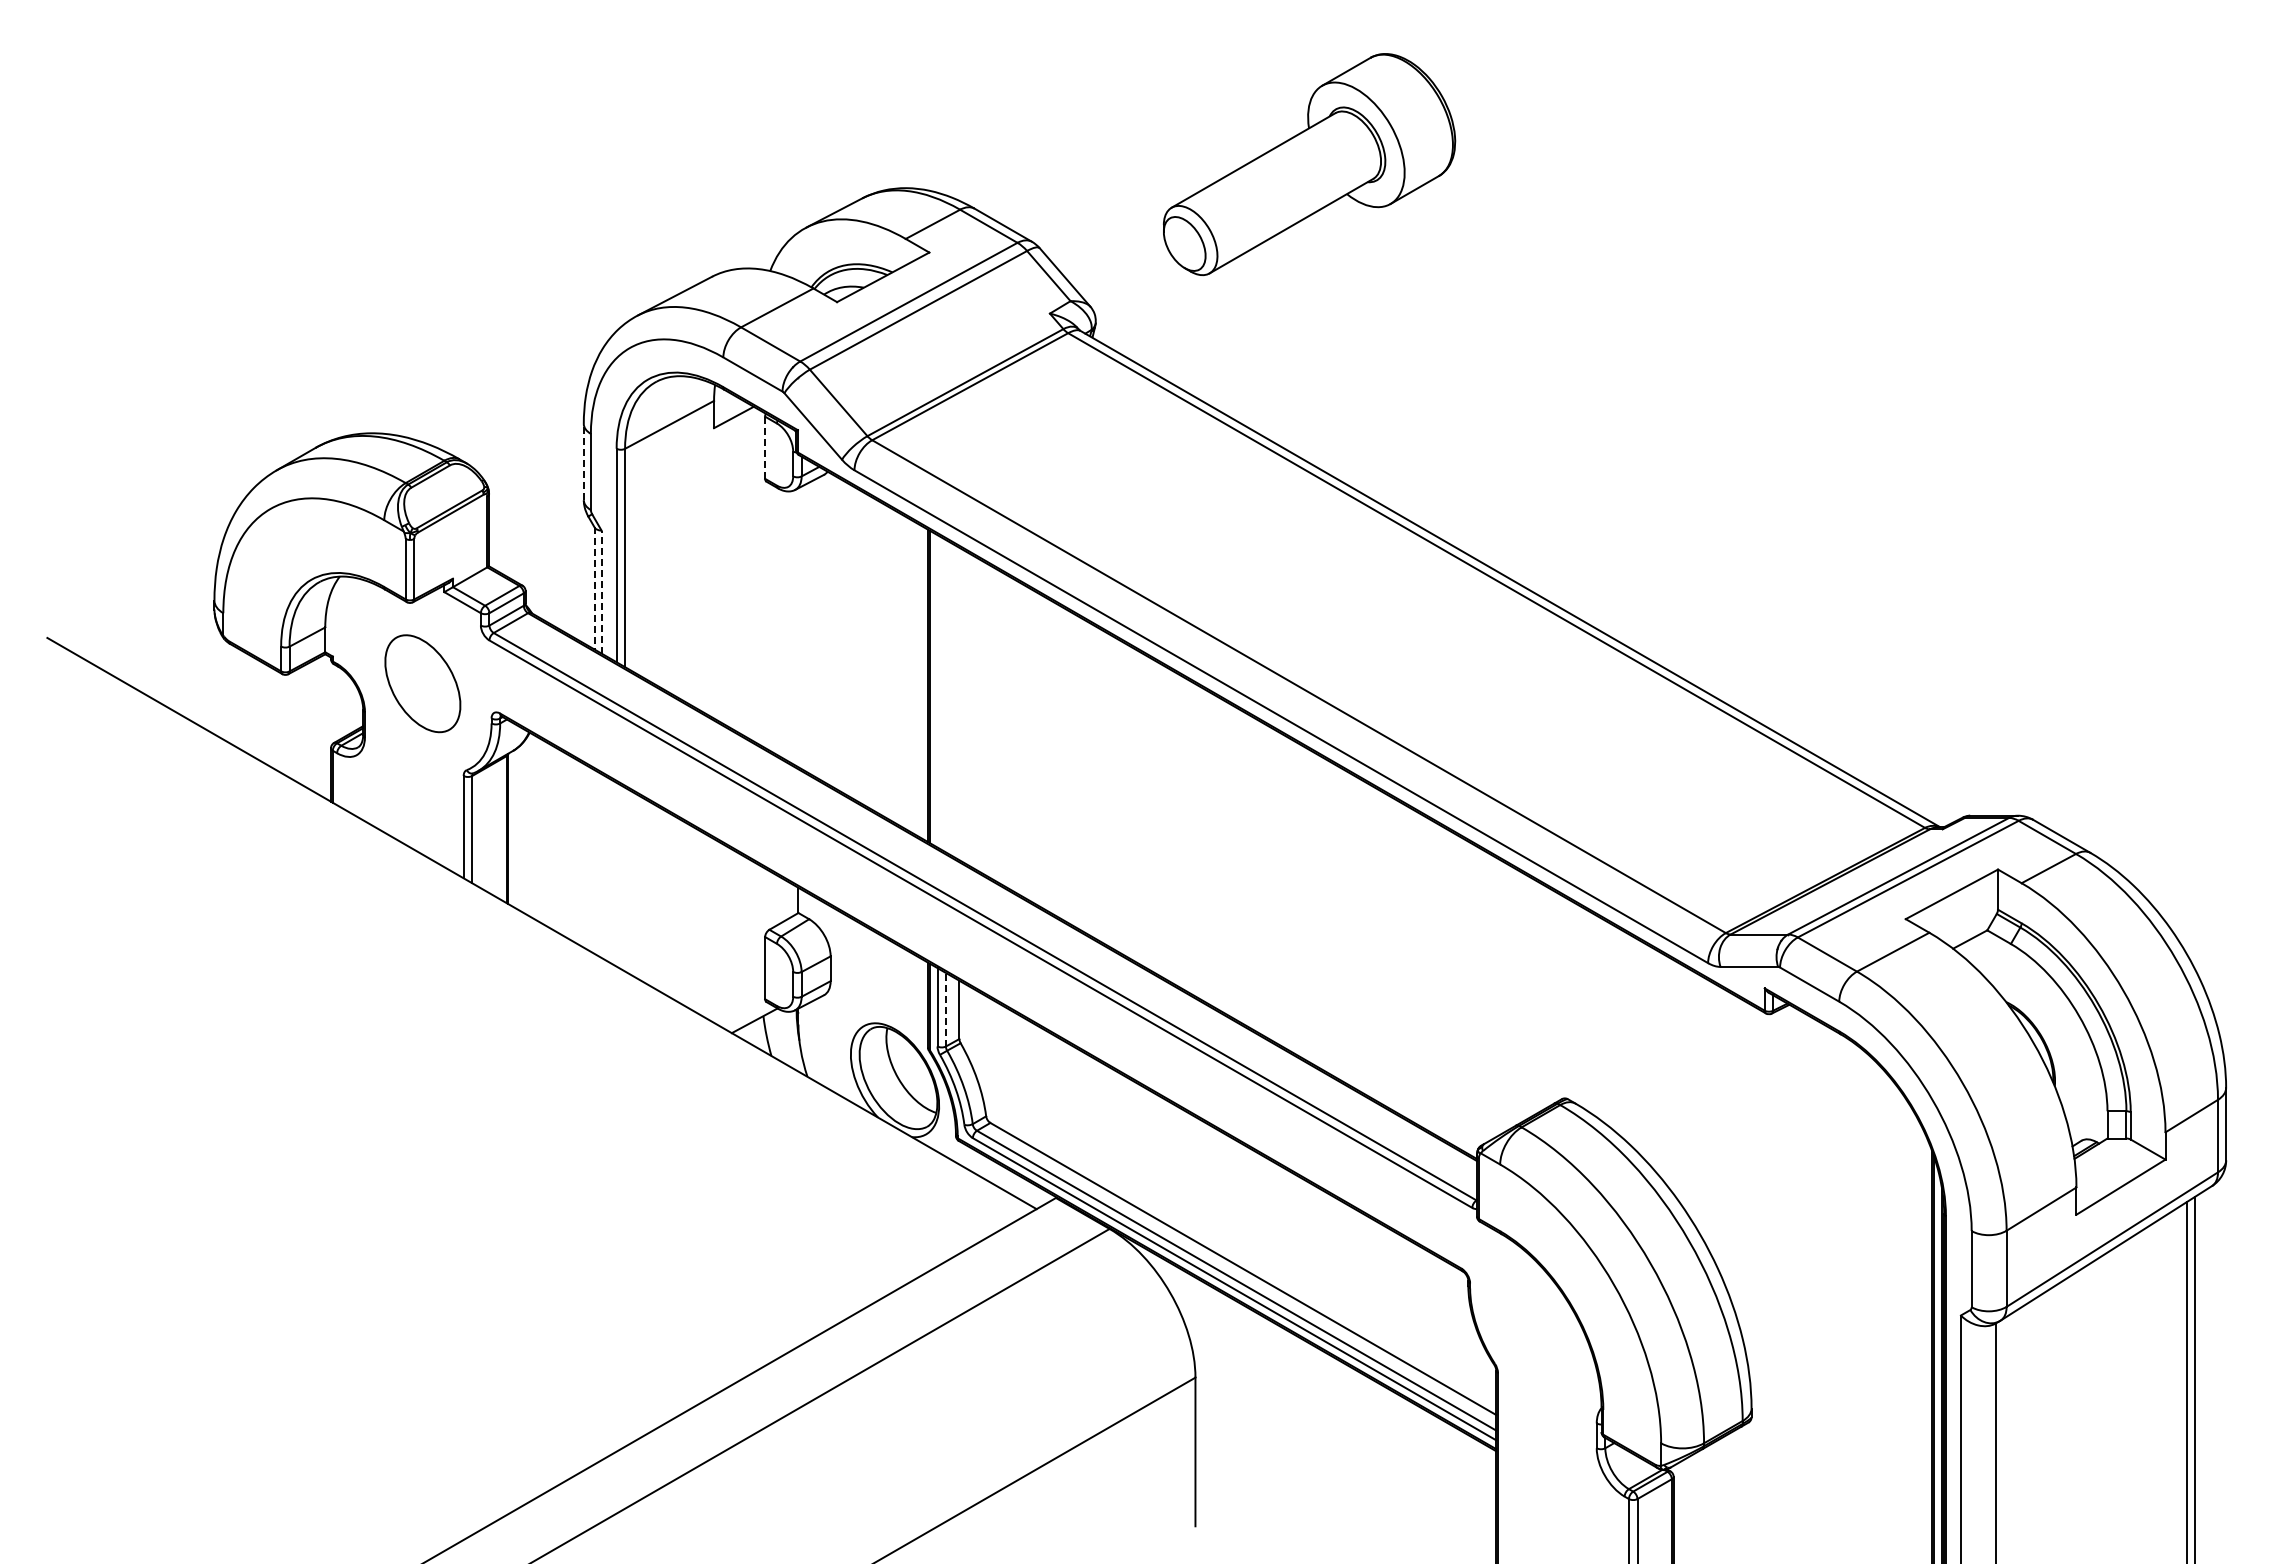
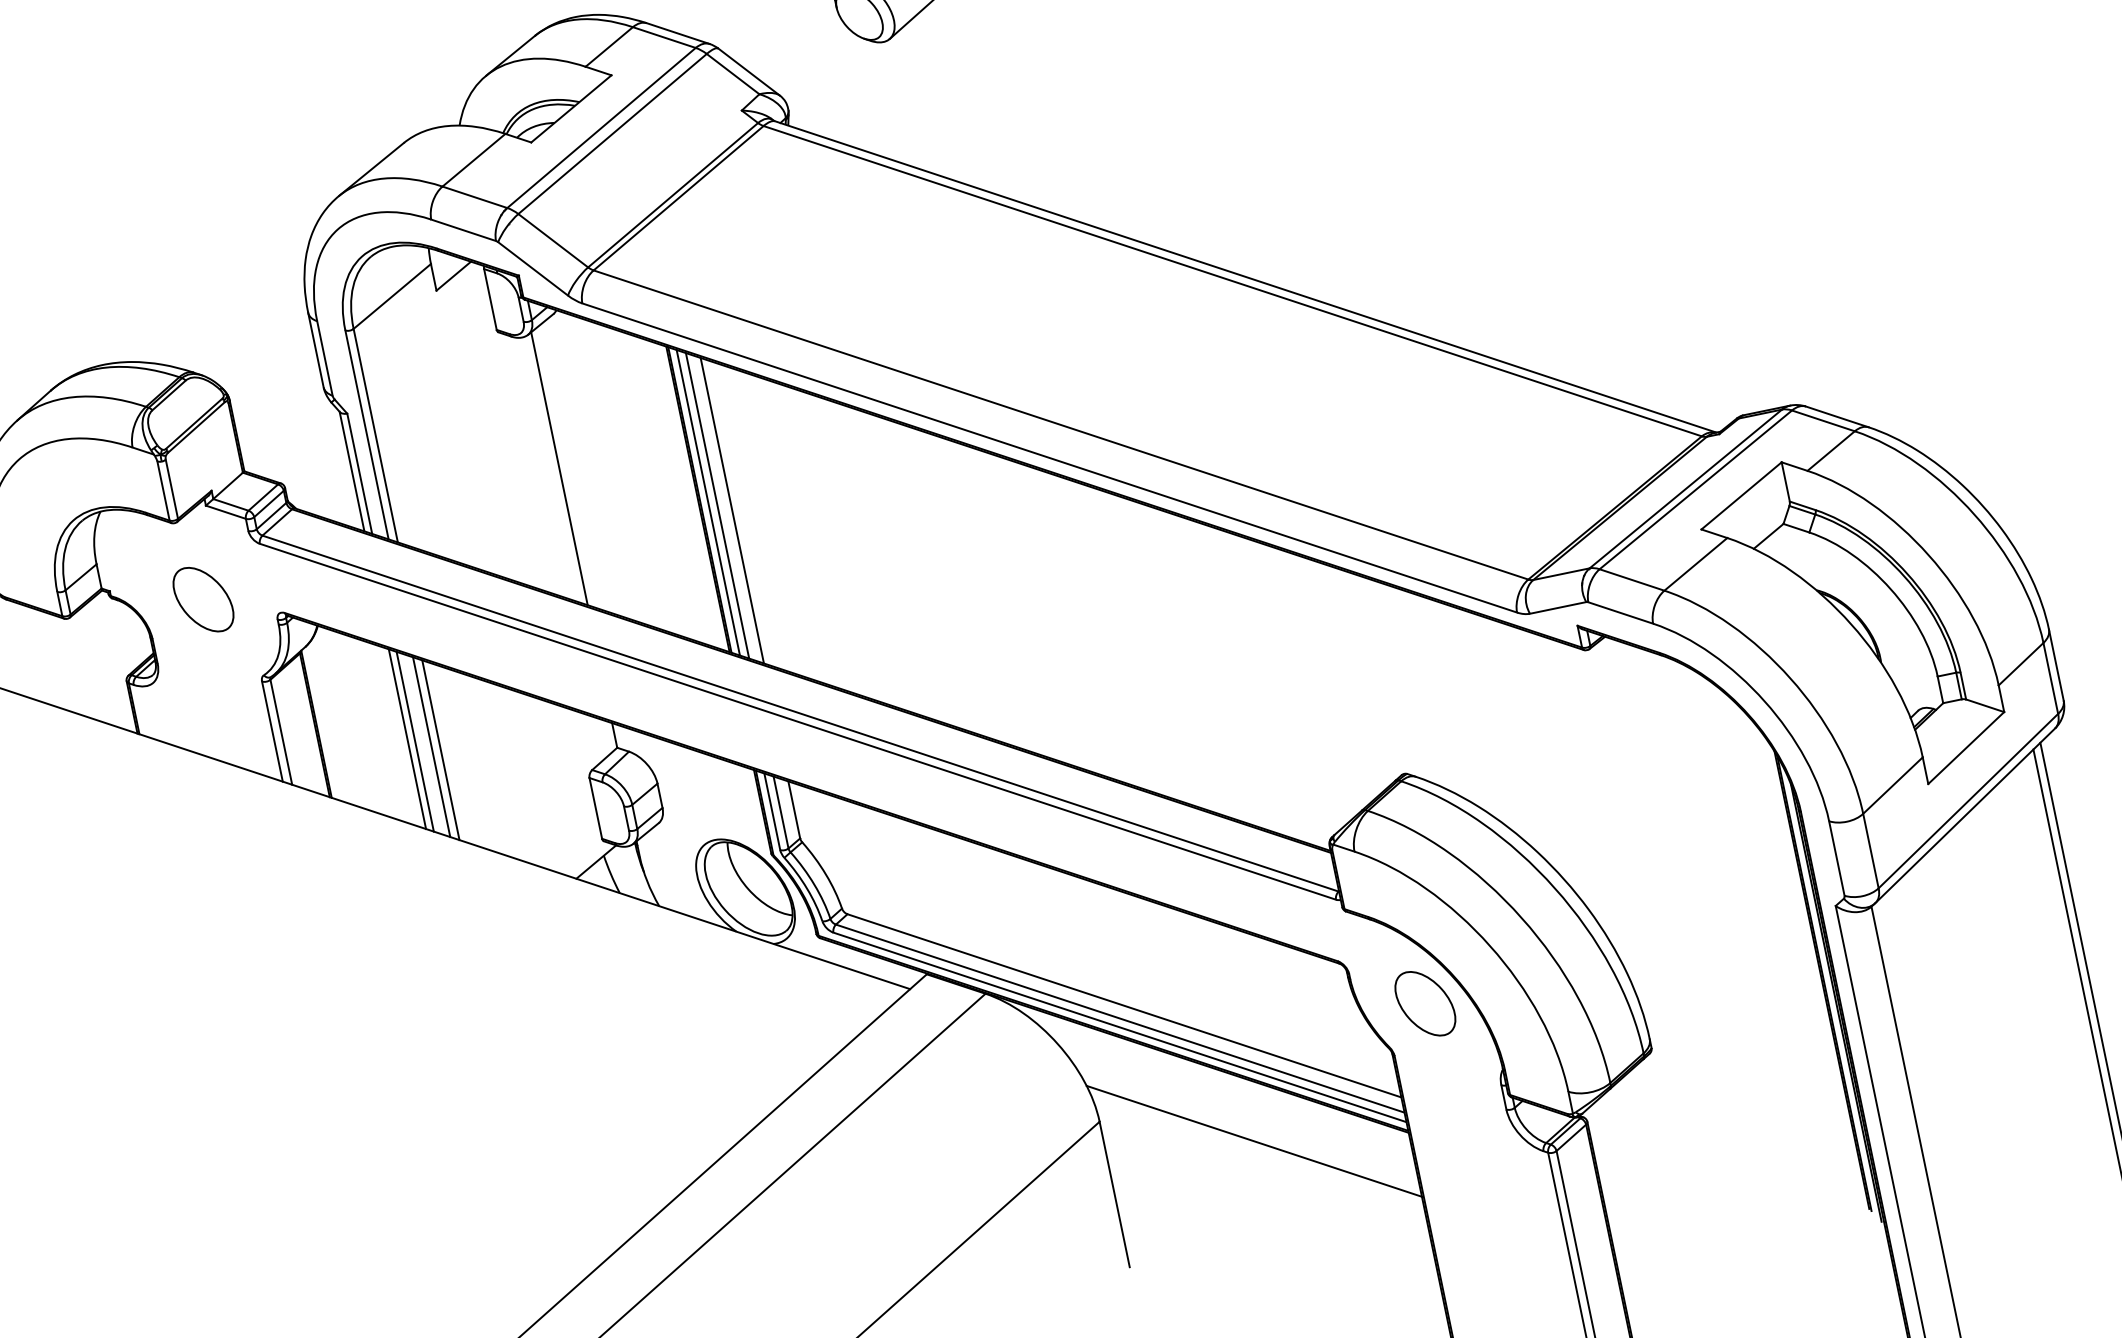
line: (765, 447) -> (490, 299), dashed -> solid
line: (583, 461) -> (315, 349), dashed -> solid
line: (594, 588) -> (352, 471), dashed -> solid
line: (601, 591) -> (359, 473), dashed -> solid
line: (798, 627) -> (559, 468), added
part: (422, 683) -> (203, 599), size x0.71
line: (937, 691) -> (708, 502), added
line: (945, 696) -> (717, 506), added
line: (959, 703) -> (732, 510), added
line: (594, 861) -> (407, 738), added
line: (601, 865) -> (414, 741), added
line: (616, 874) -> (431, 746), added
line: (625, 879) -> (441, 750), added
line: (945, 1009) -> (780, 812), dashed -> solid
part: (1538, 1327) -> (1424, 1003), added
line: (1343, 1427) -> (1254, 1140), added

